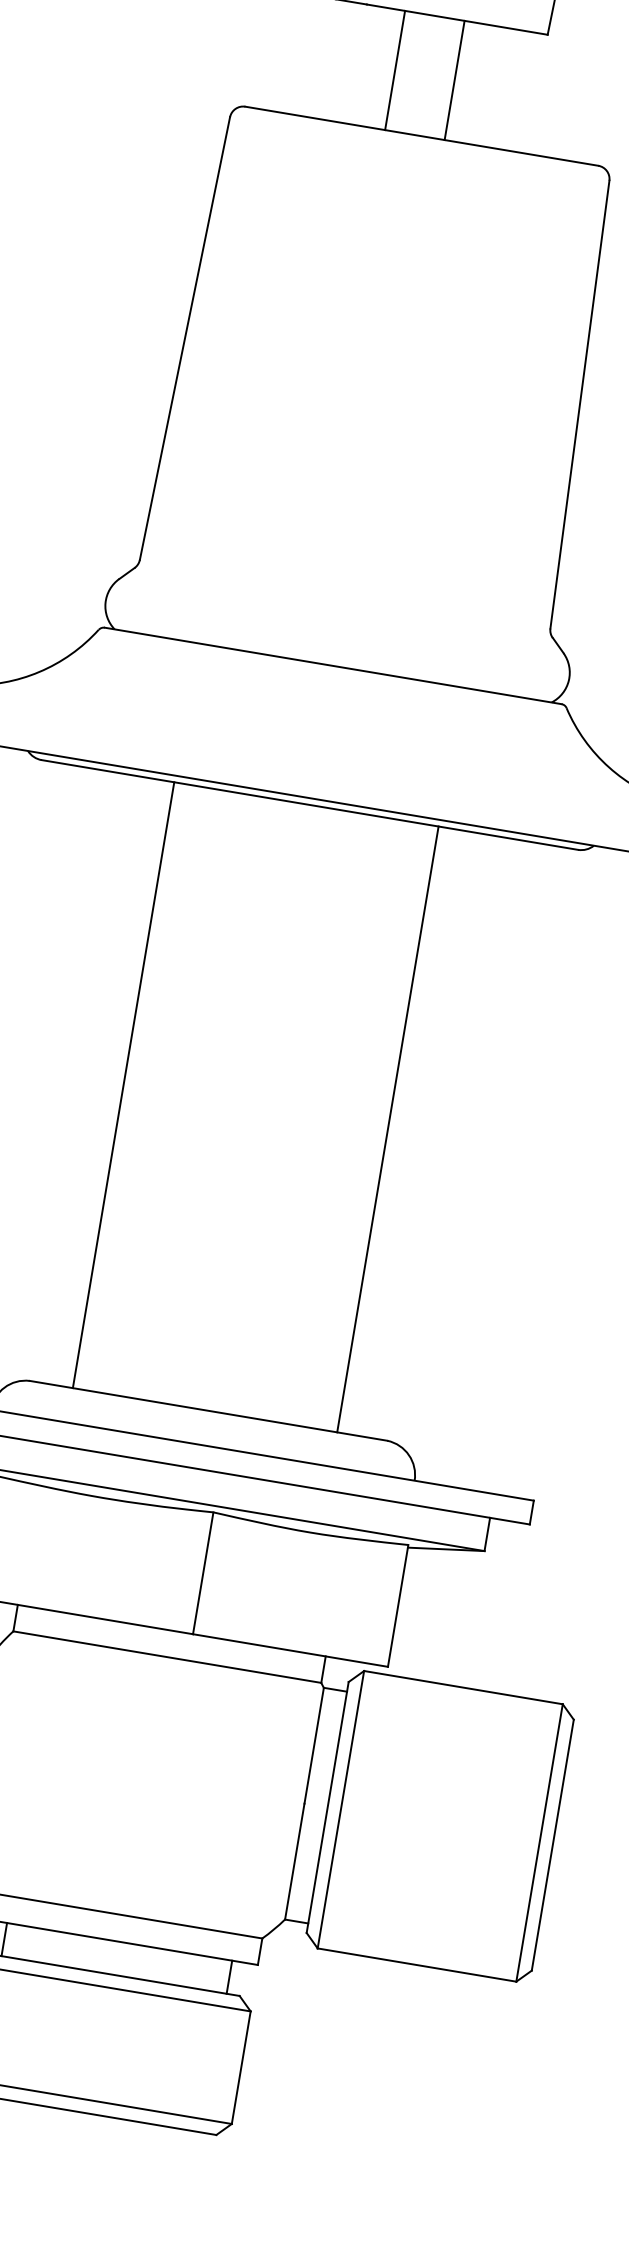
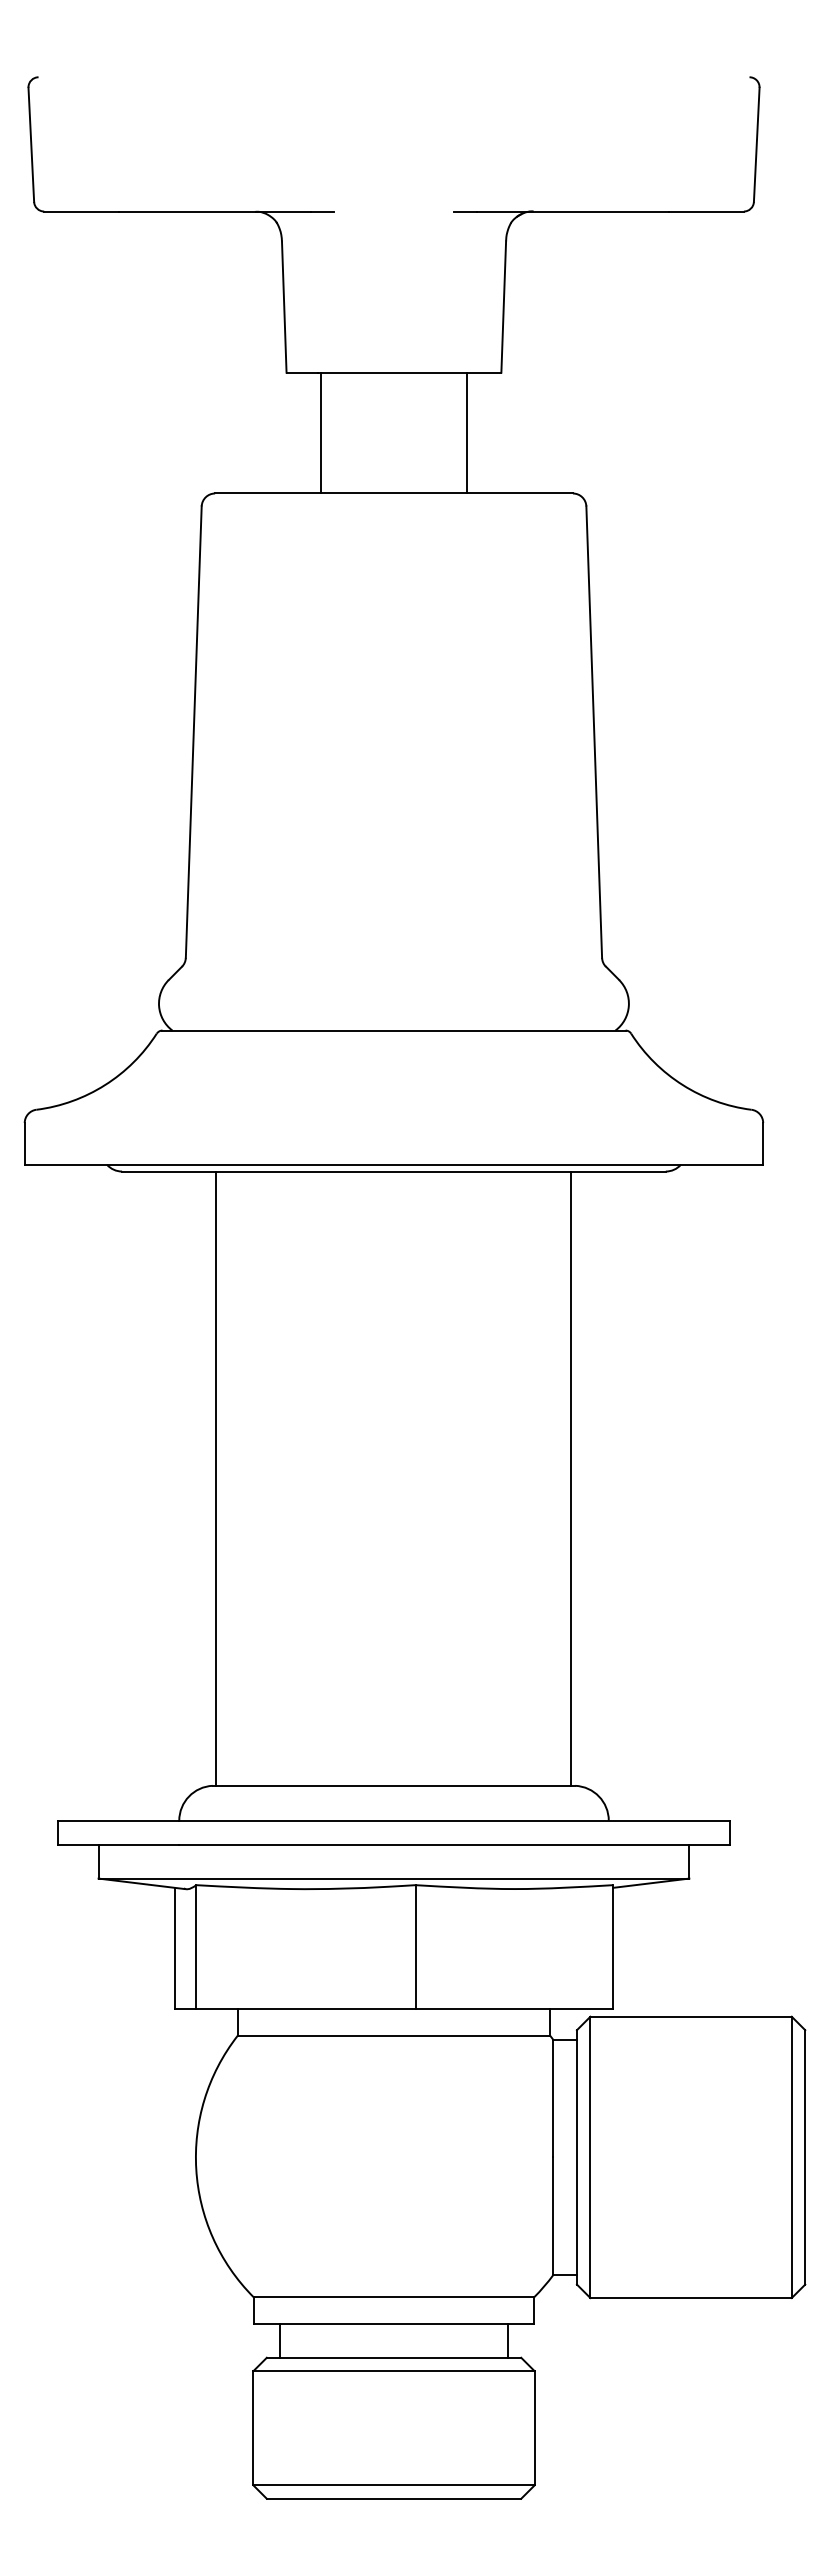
line: (394, 69) -> (320, 432), moved
line: (455, 79) -> (467, 432), moved
line: (123, 1085) -> (216, 1478), moved
line: (387, 1129) -> (571, 1478), moved

